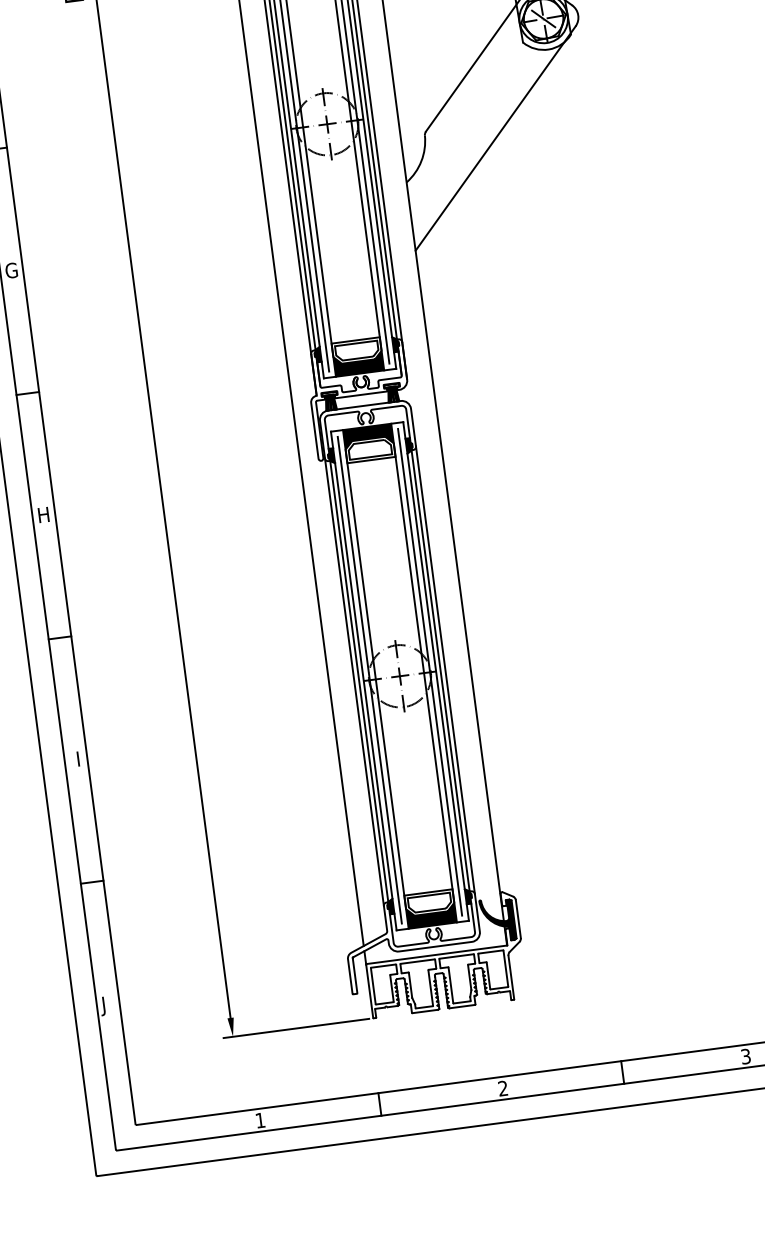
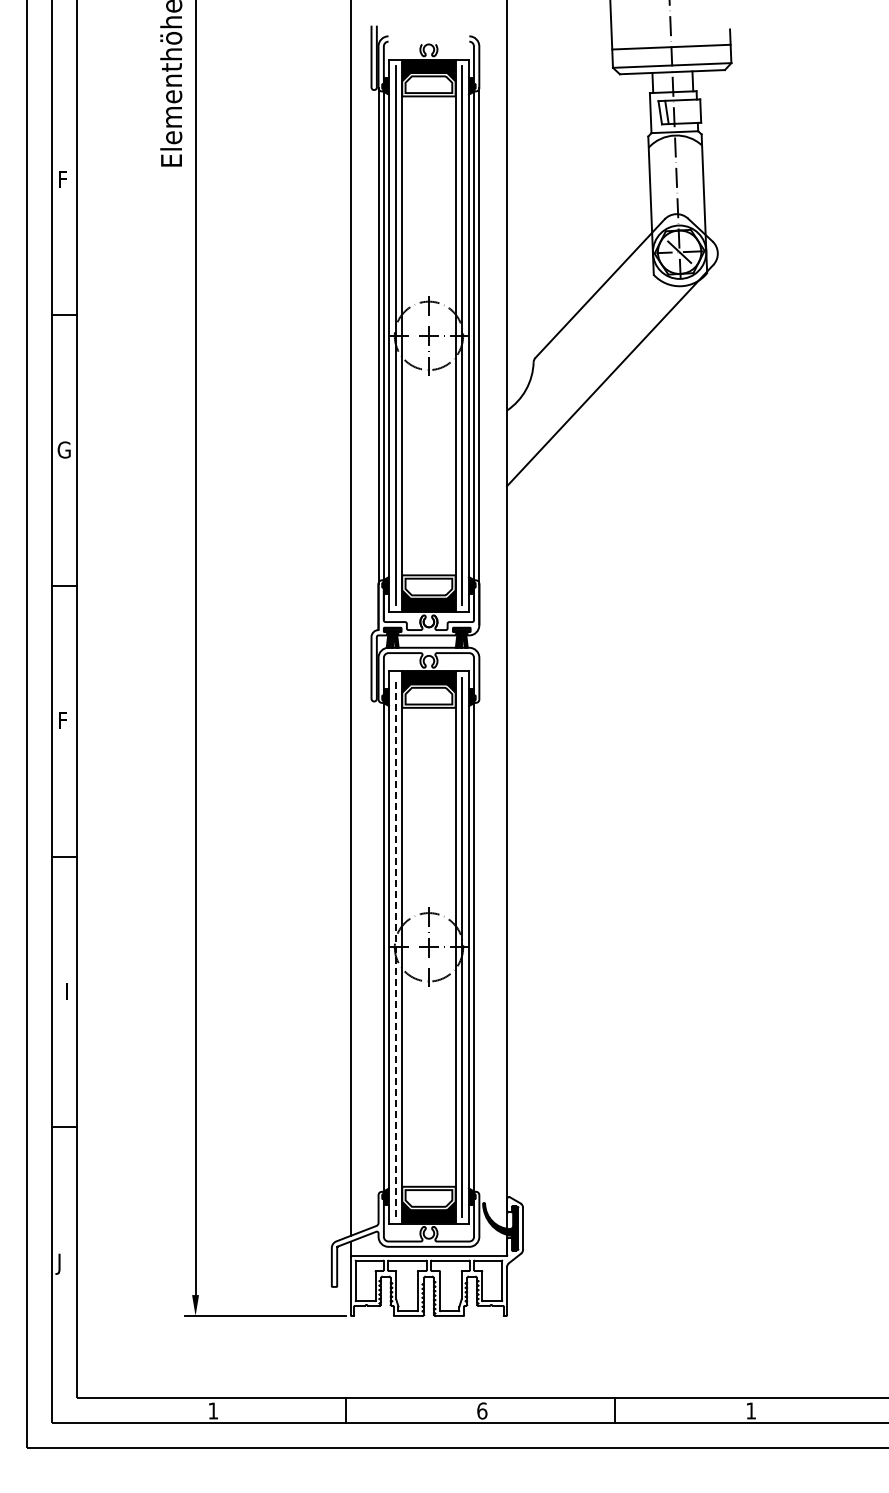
text: (44, 514) -> (65, 720), H -> F
line: (445, 670) -> (479, 947), removed
line: (369, 680) -> (395, 947), solid -> dashed
line: (354, 682) -> (378, 947), removed
text: (746, 1056) -> (751, 1410), 3 -> 1
text: (503, 1088) -> (482, 1410), 2 -> 6

